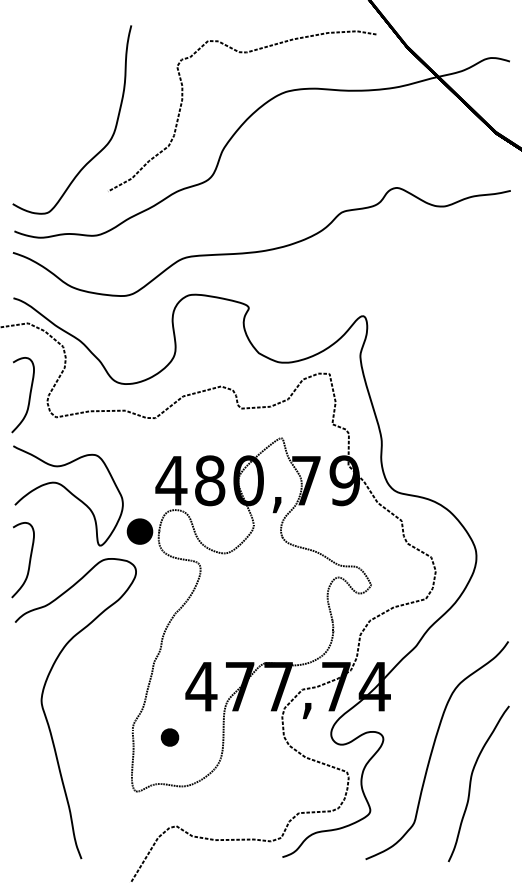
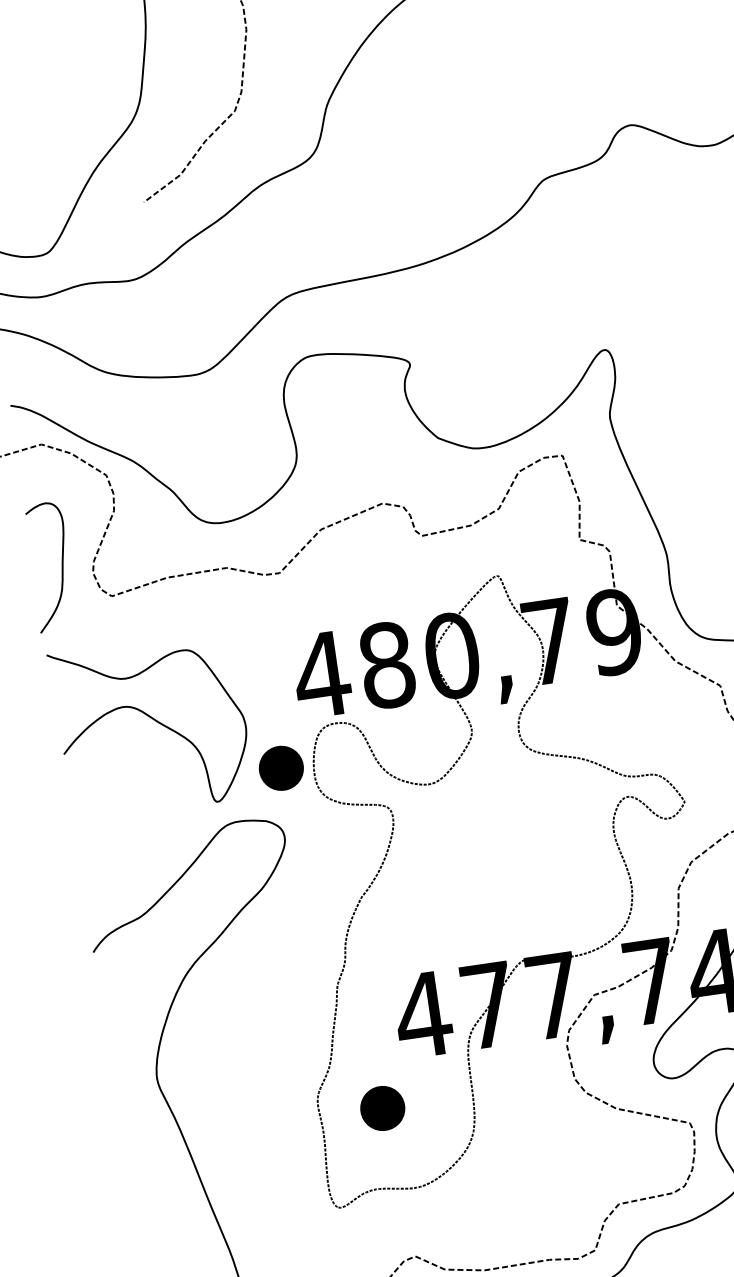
curve: (28, 563) -> (101, 849), removed
part: (169, 737) -> (381, 1108), size x1.43

